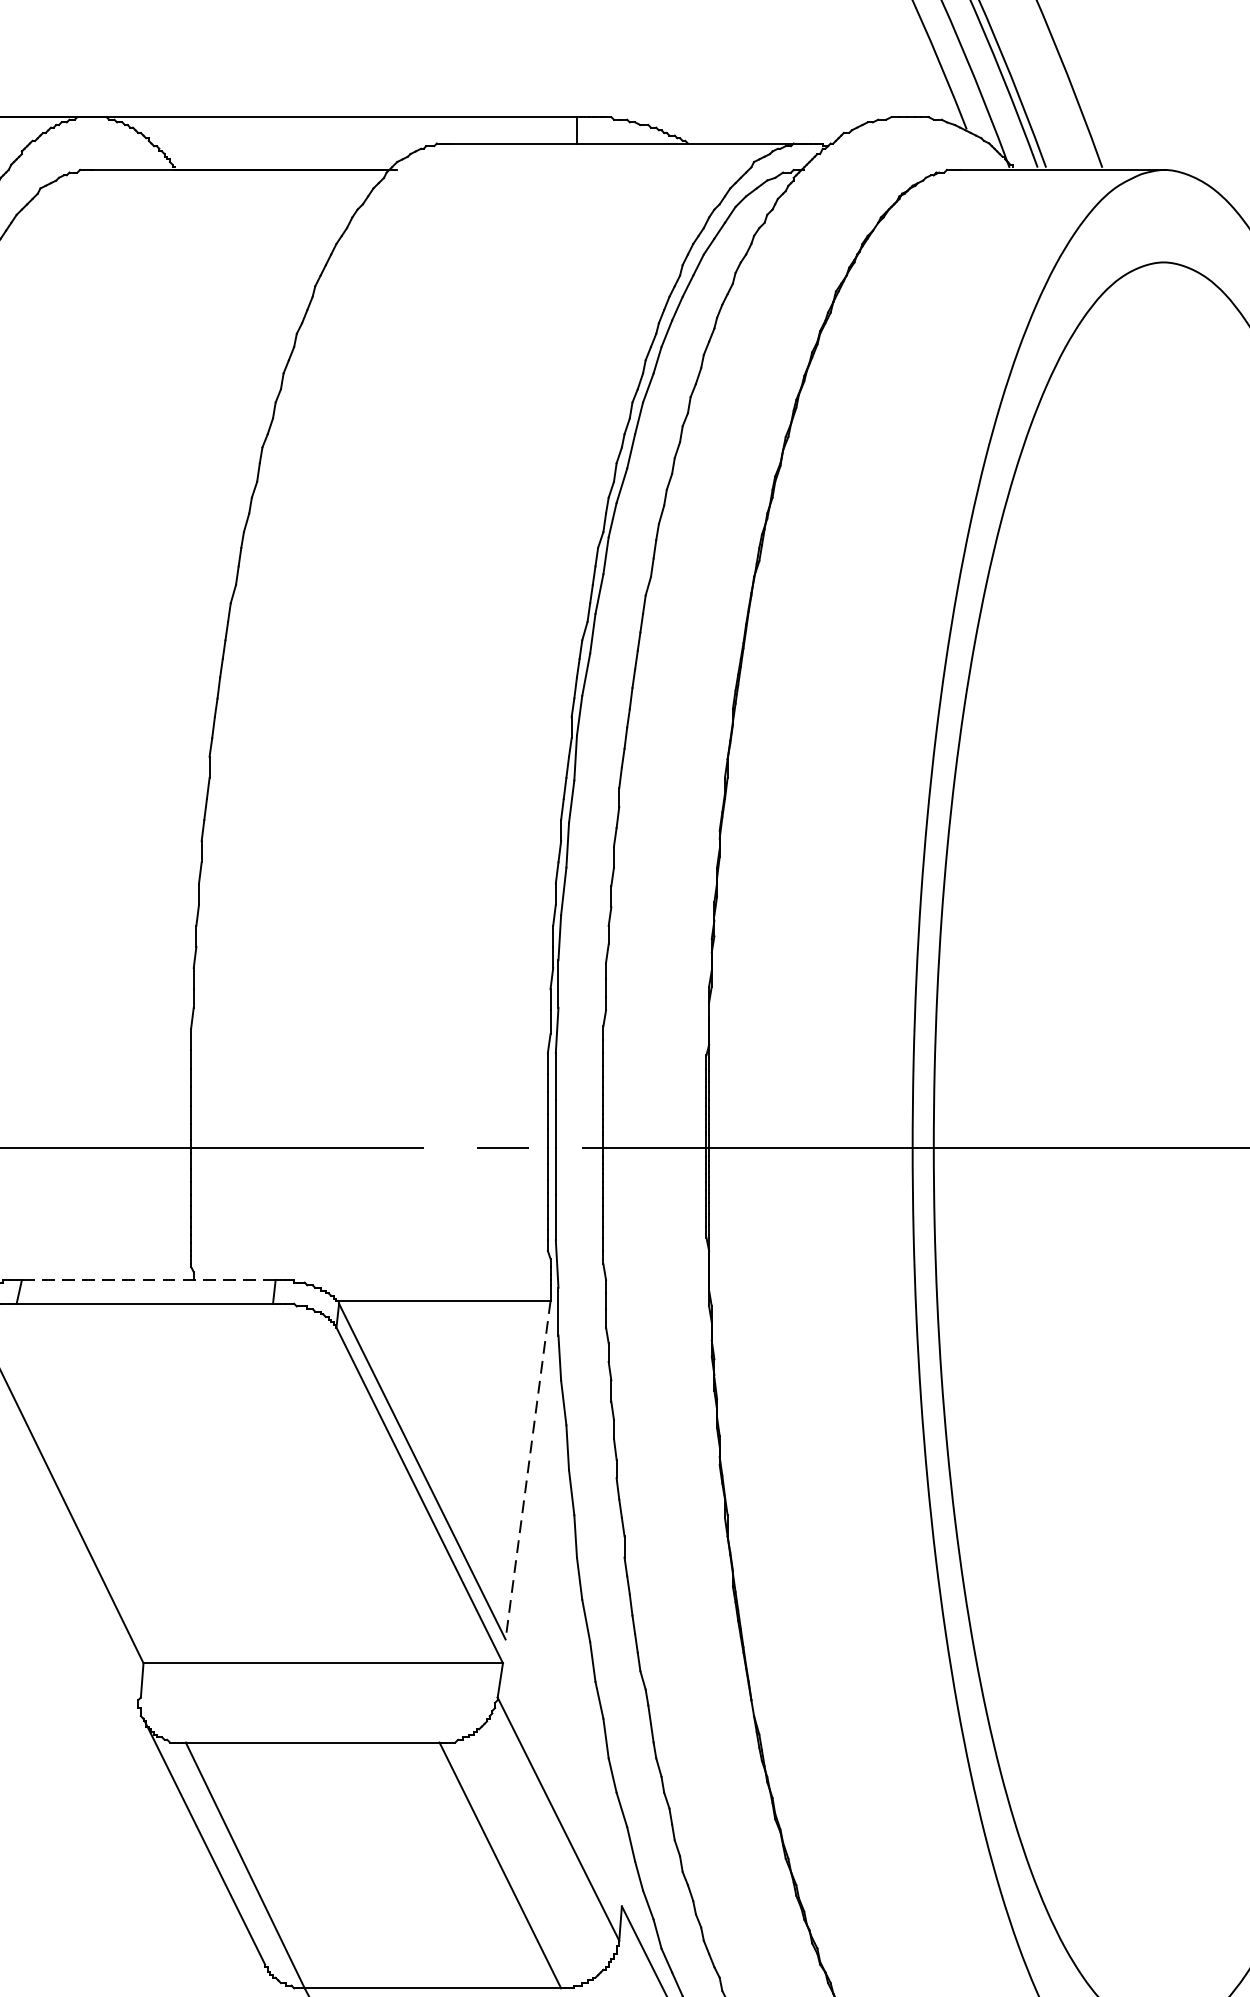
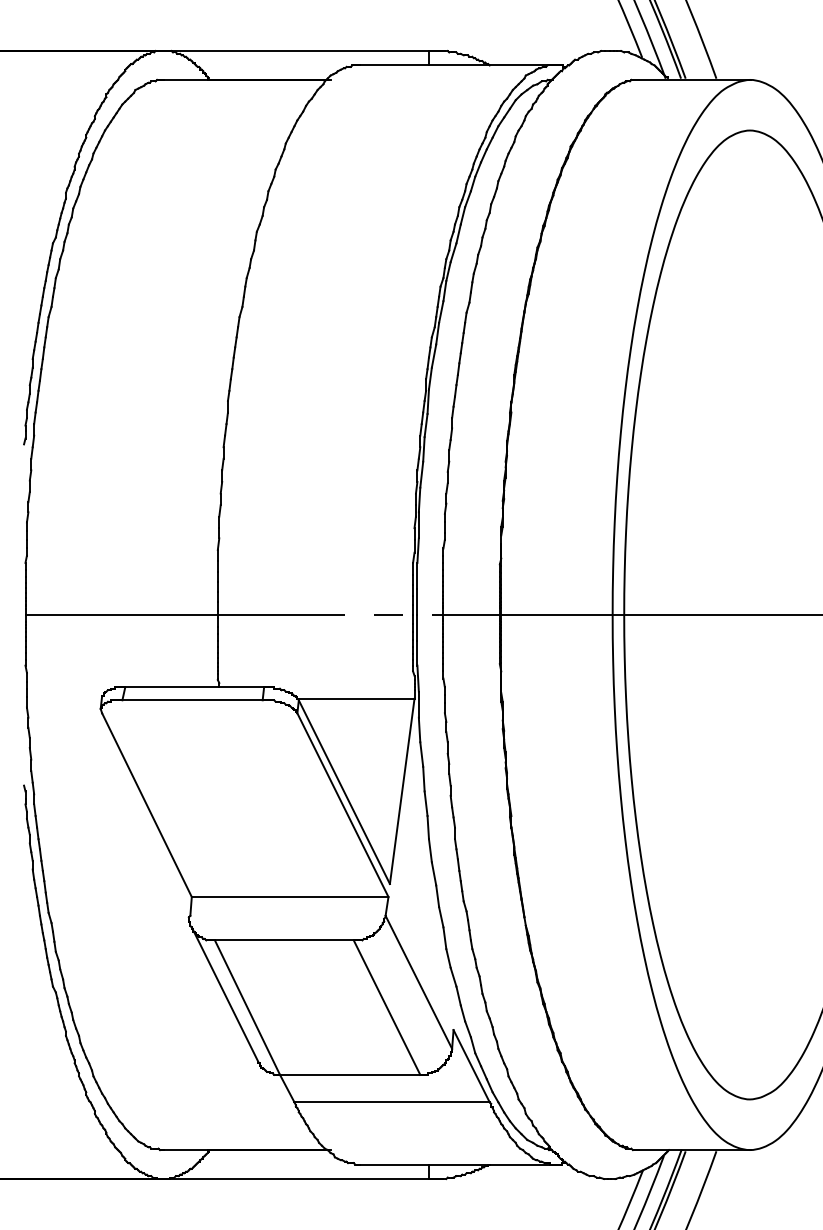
line: (150, 1280) -> (195, 687), dashed -> solid
line: (528, 1470) -> (402, 791), dashed -> solid

